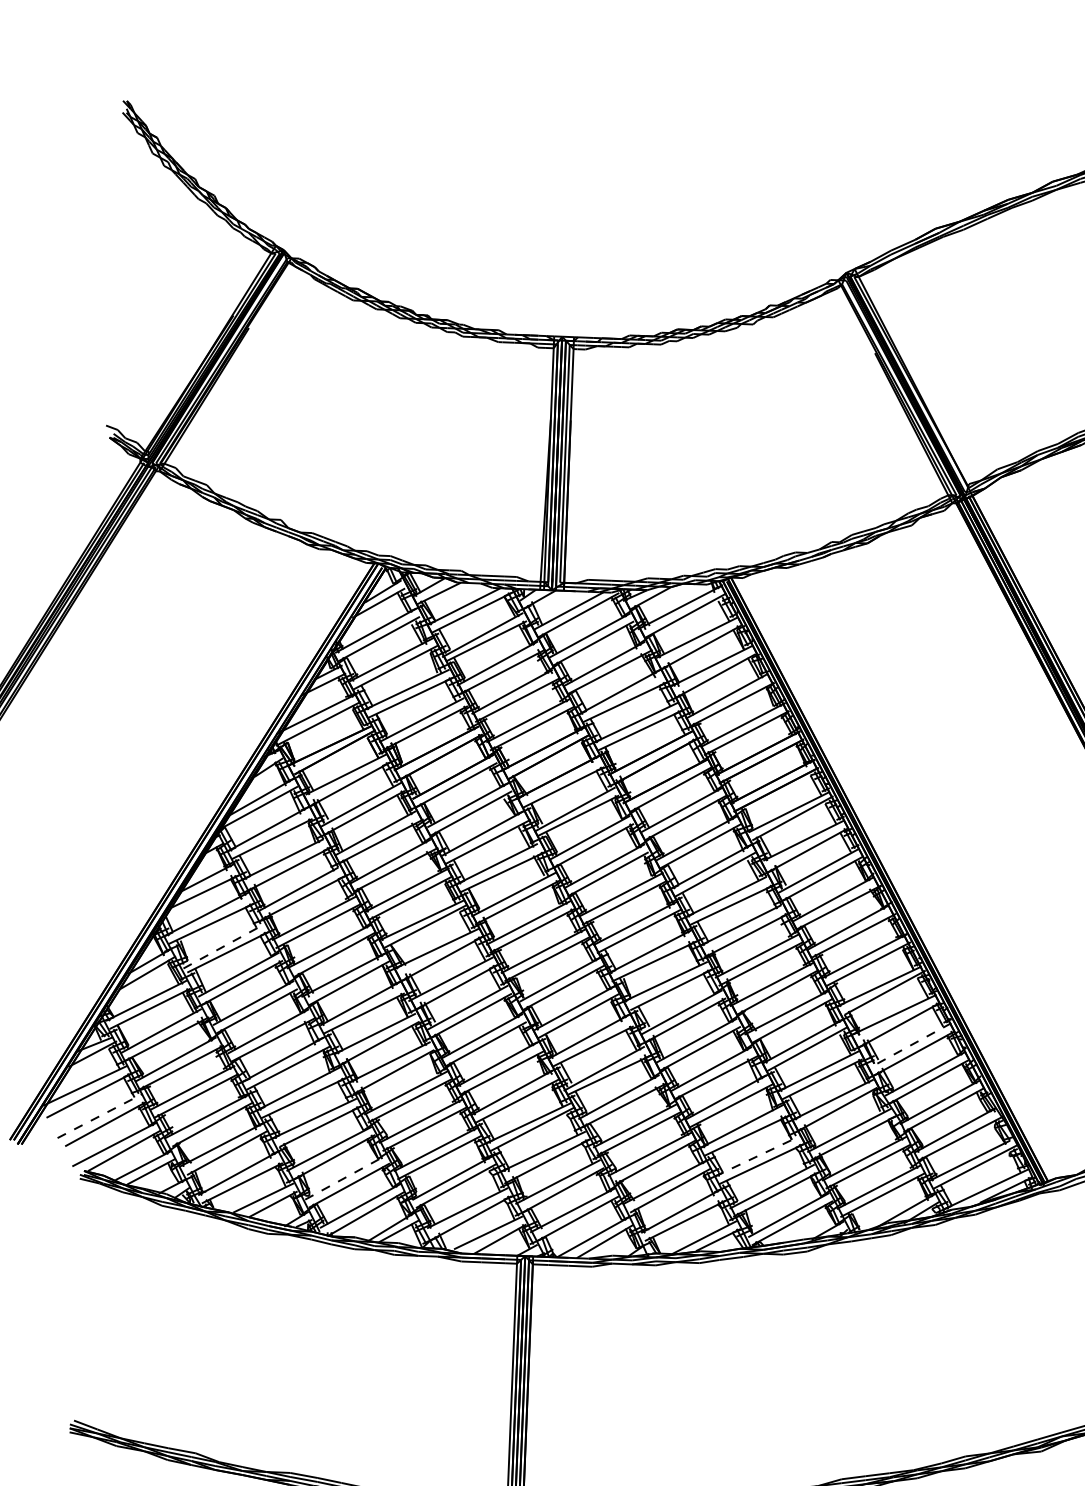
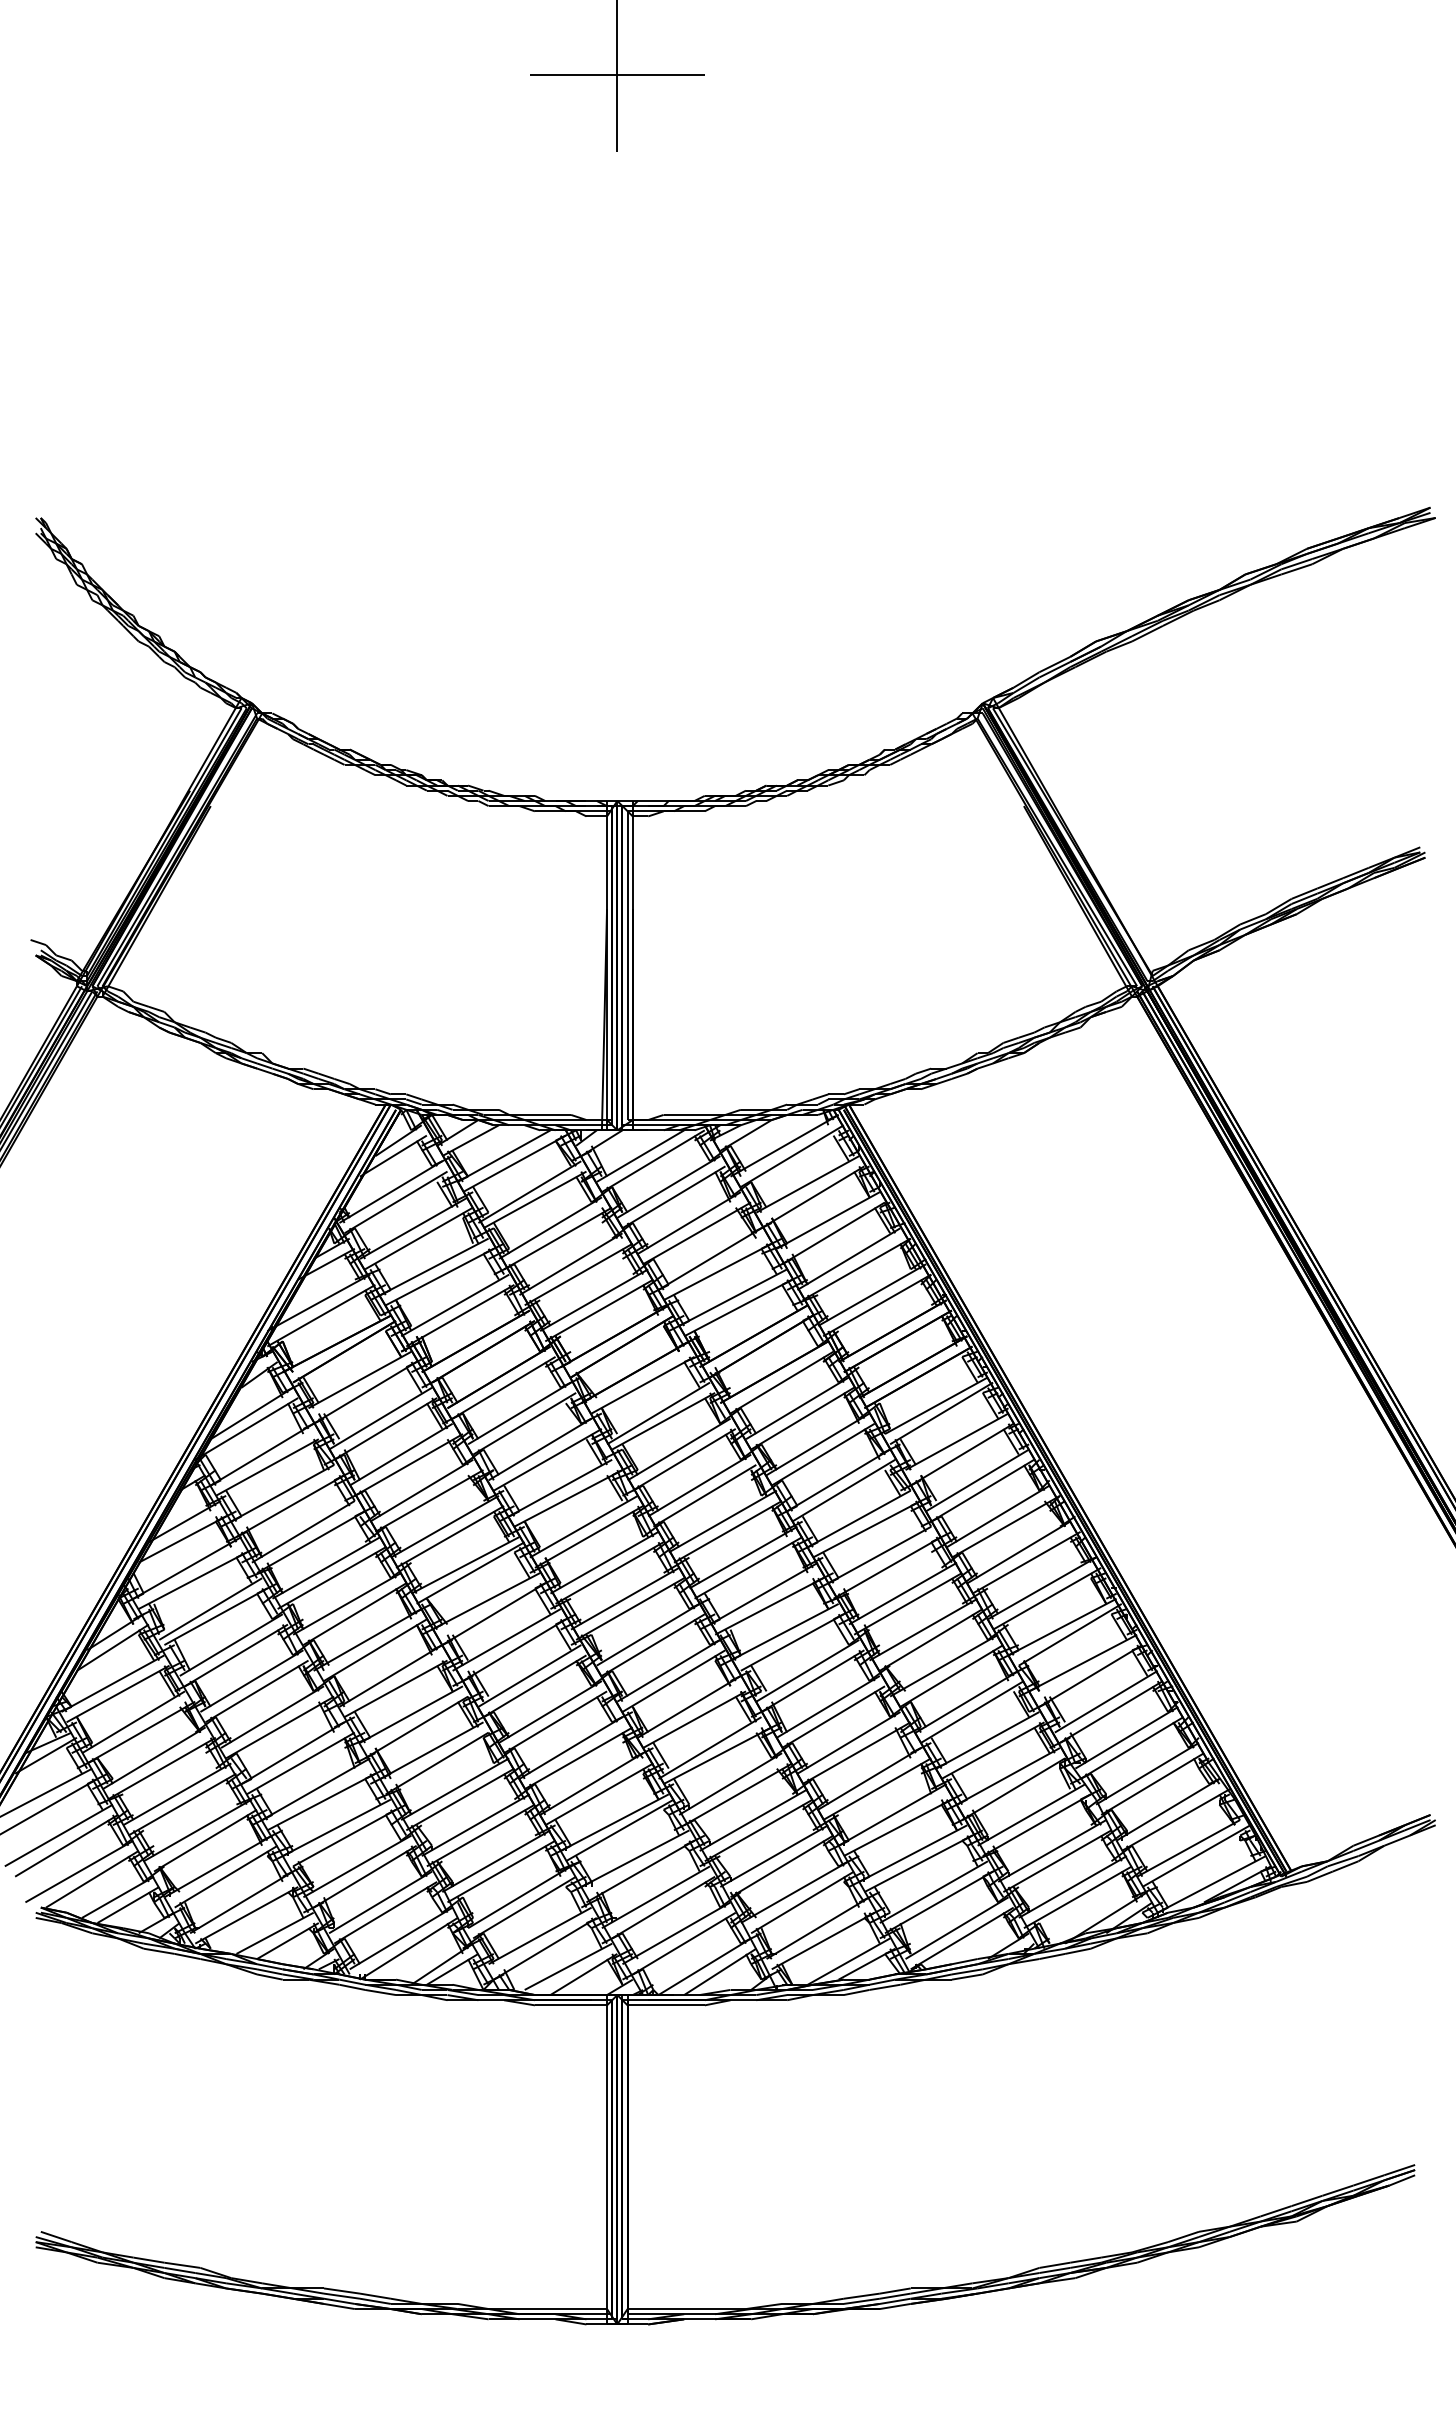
line: (224, 945) -> (211, 1608), dashed -> solid
line: (910, 1045) -> (1105, 1701), dashed -> solid
line: (100, 1116) -> (59, 1835), dashed -> solid
line: (757, 1156) -> (913, 1853), dashed -> solid
line: (346, 1177) -> (381, 1902), dashed -> solid

